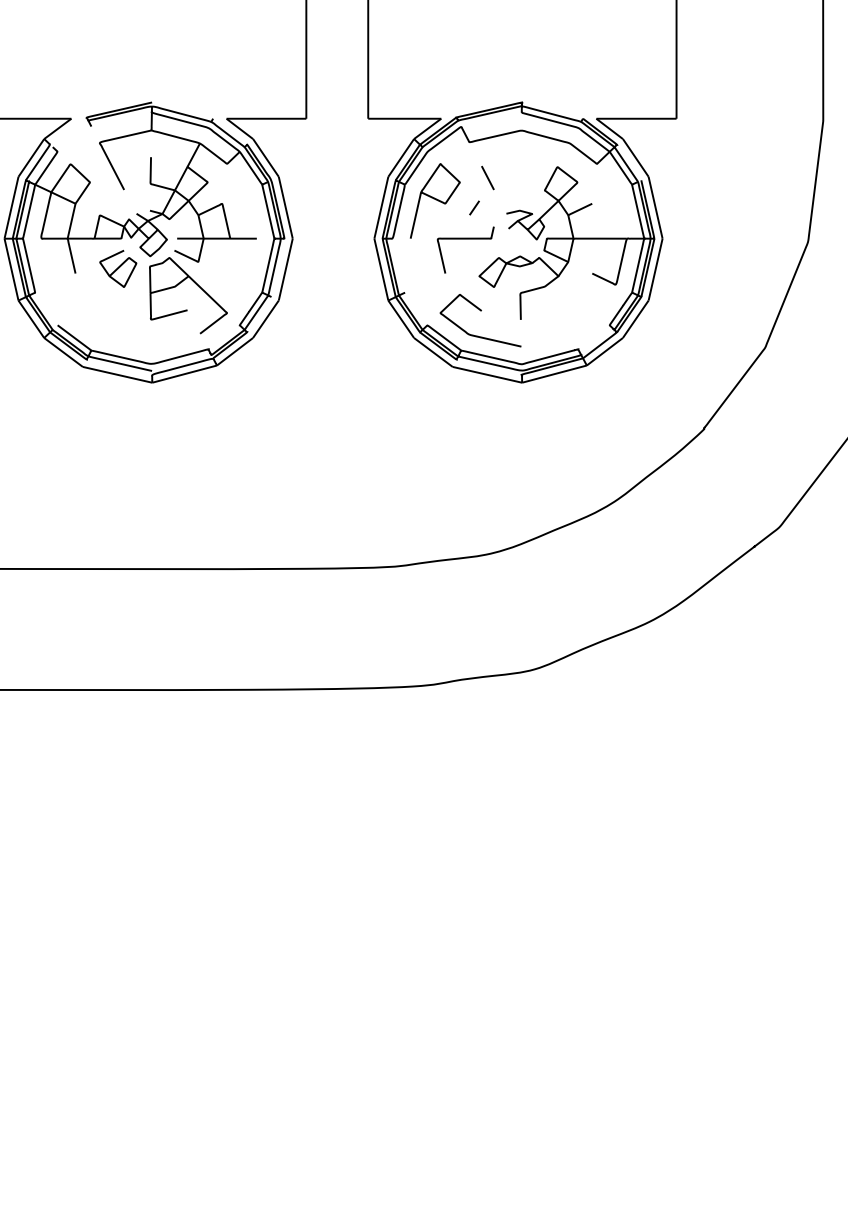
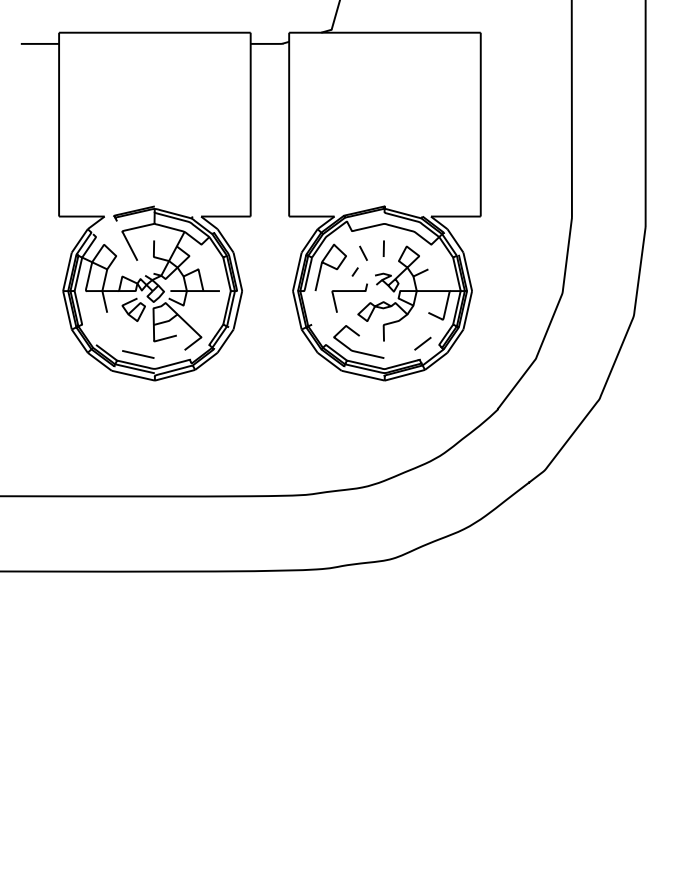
line: (520, 170) -> (383, 248), added
line: (582, 323) -> (422, 343), added
line: (125, 340) -> (138, 354), added

